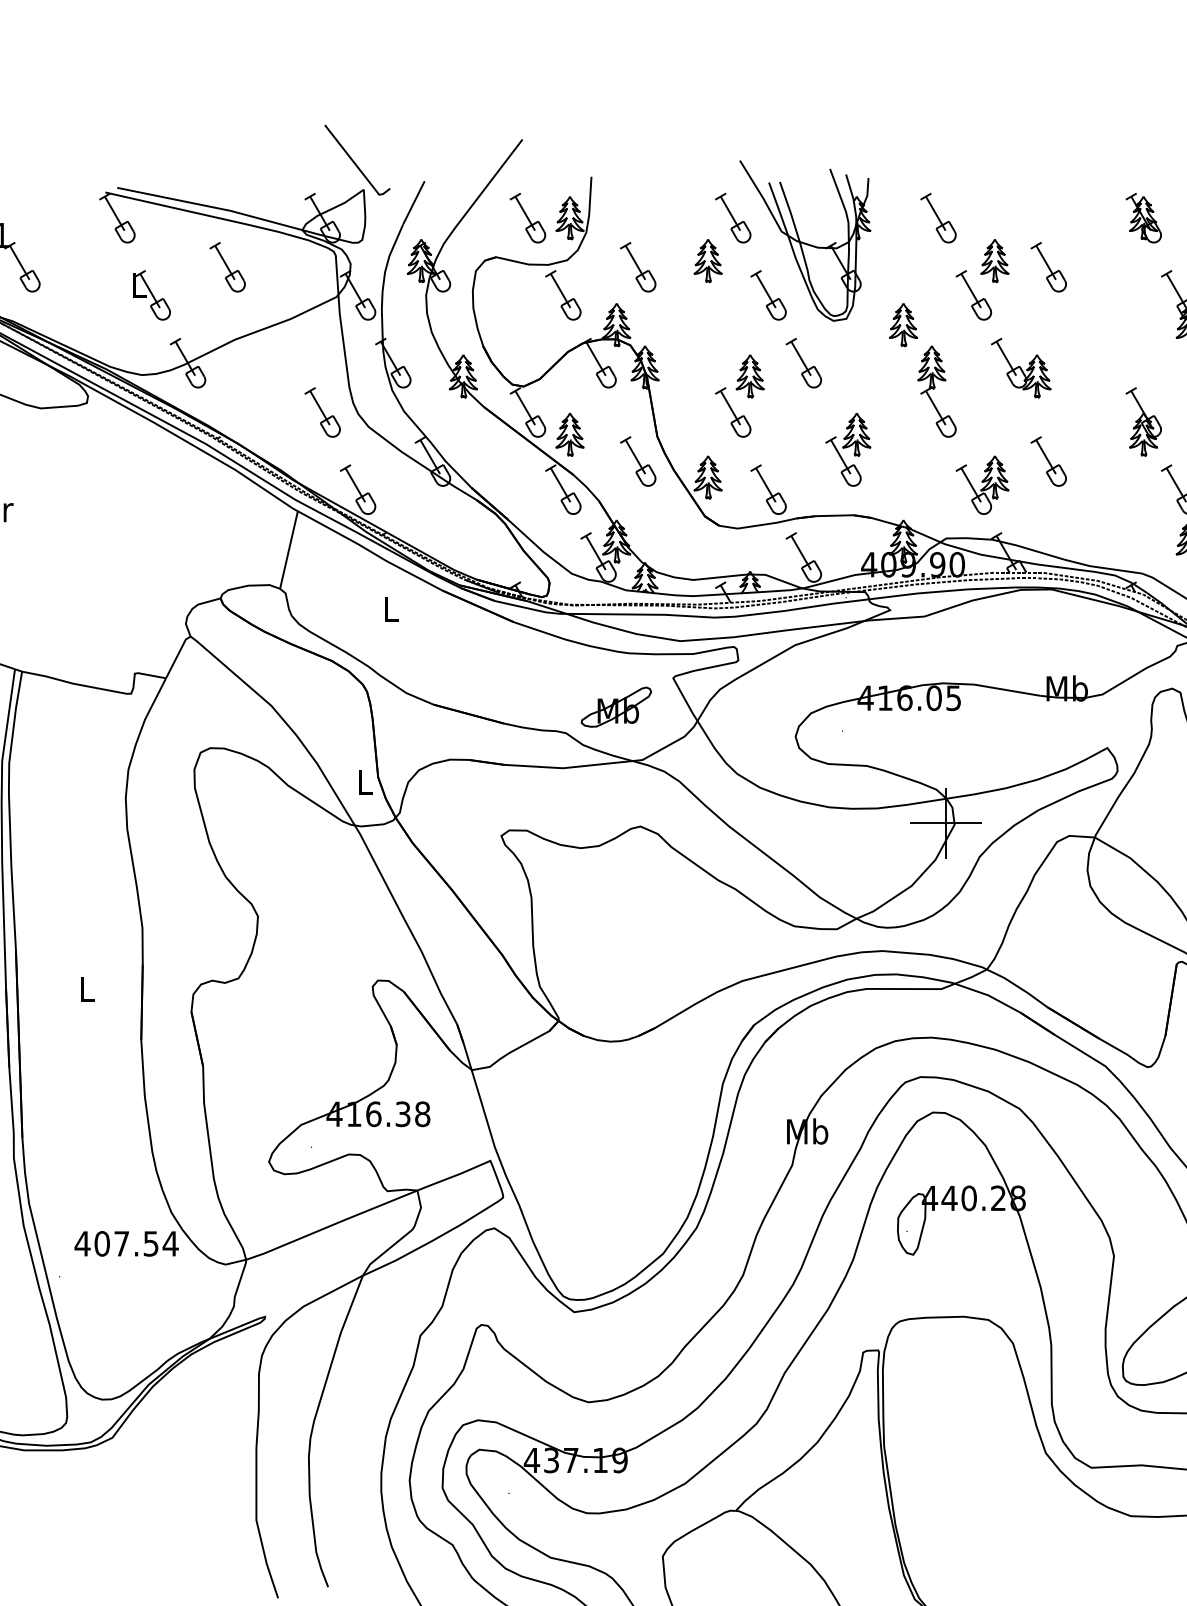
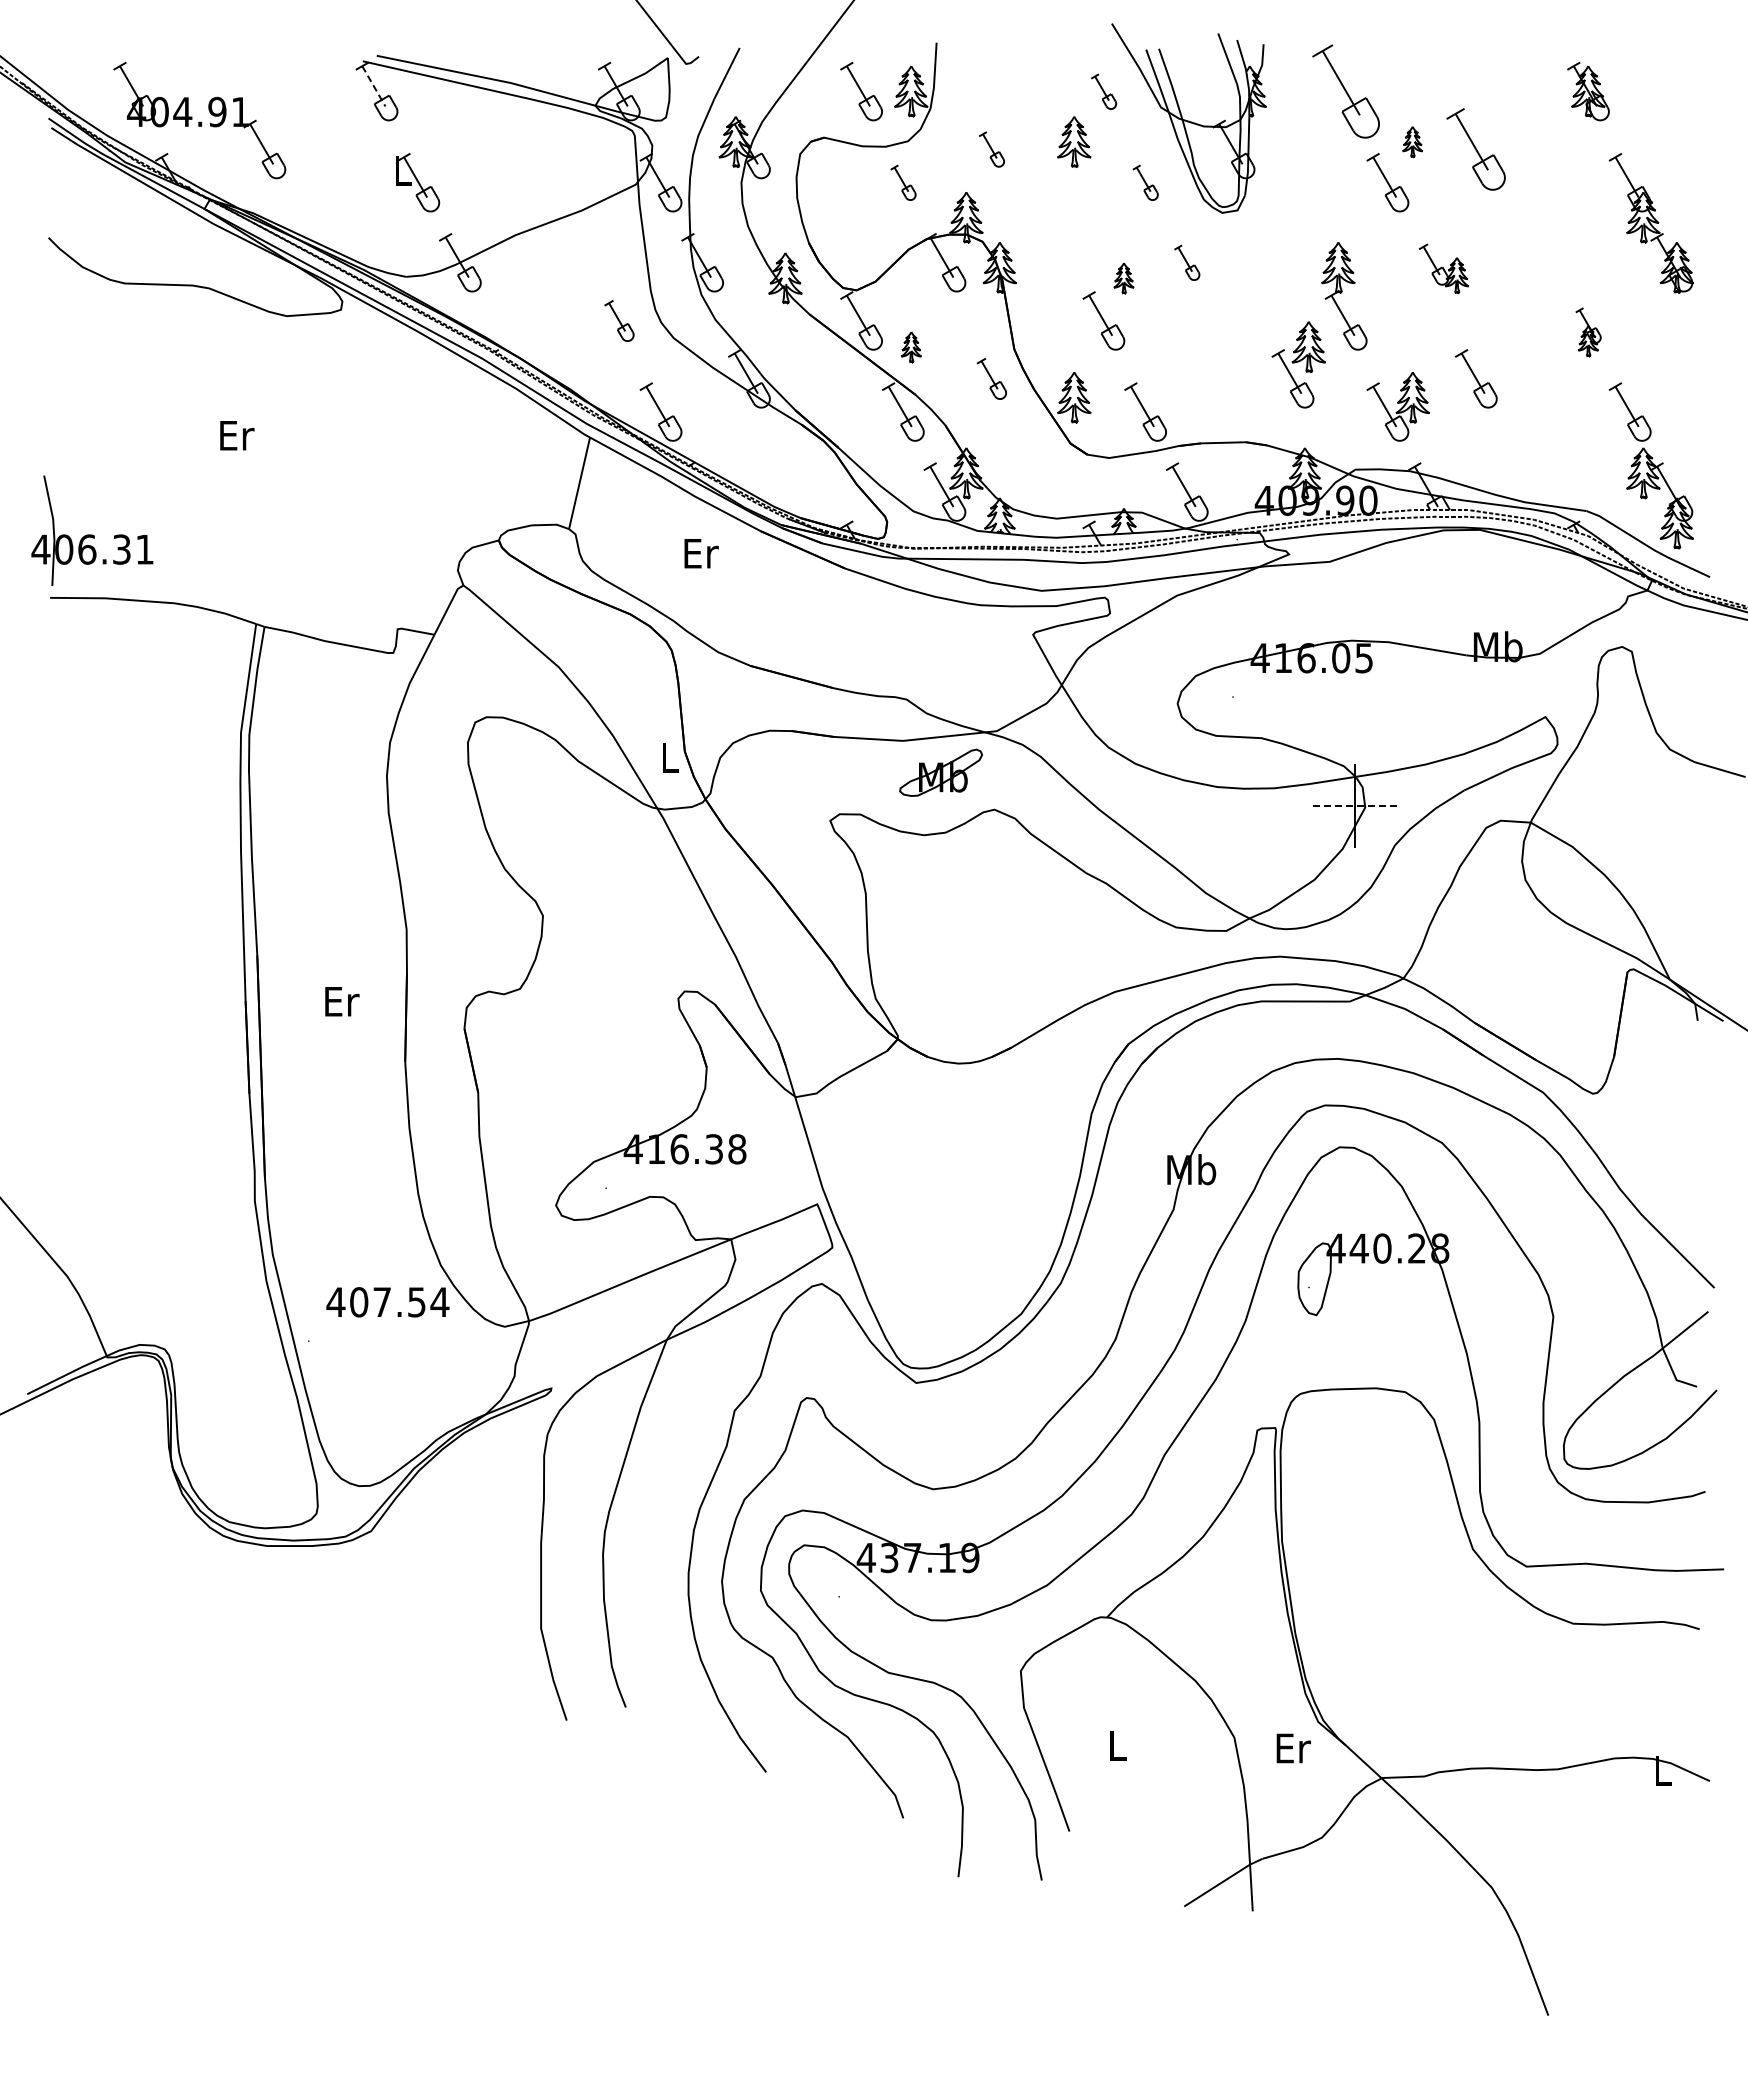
line: (115, 213) -> (374, 86), solid -> dashed
part: (732, 218) -> (1103, 91), size x0.6
part: (937, 218) -> (1345, 91), size x1.6
part: (994, 260) -> (1412, 141), size x0.6
part: (227, 267) -> (506, 149), removed
part: (637, 267) -> (991, 149), size x0.6
part: (1048, 267) -> (1476, 149), size x1.4
part: (563, 295) -> (903, 182), size x0.6
part: (768, 295) -> (1145, 182), size x0.6
part: (903, 324) -> (1304, 217), removed
part: (803, 362) -> (1186, 262), size x0.6
part: (1020, 368) -> (1443, 268), size x0.7
part: (749, 376) -> (1123, 278), size x0.6
part: (322, 412) -> (619, 320), size x0.7
part: (1143, 422) -> (1588, 332), size x0.6
part: (570, 434) -> (911, 347), size x0.6
part: (848, 449) -> (1298, 364), moved
part: (637, 461) -> (991, 378), size x0.7
text: (392, 609) -> (701, 553), L -> Er
part: (615, 706) -> (940, 772), moved
line: (946, 822) -> (1355, 805), solid -> dashed
text: (88, 989) -> (342, 1001), L -> Er

